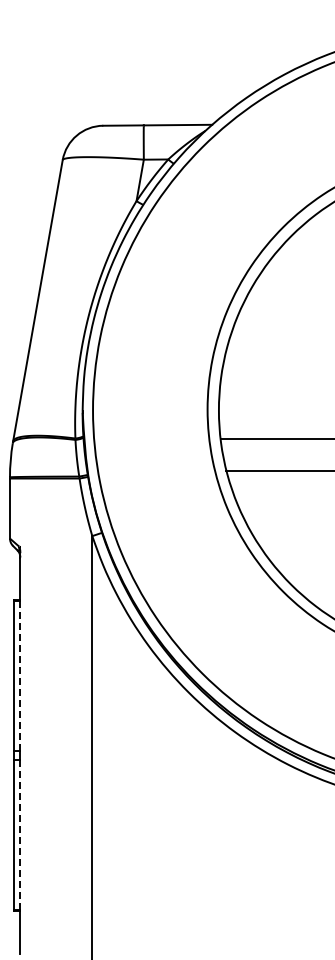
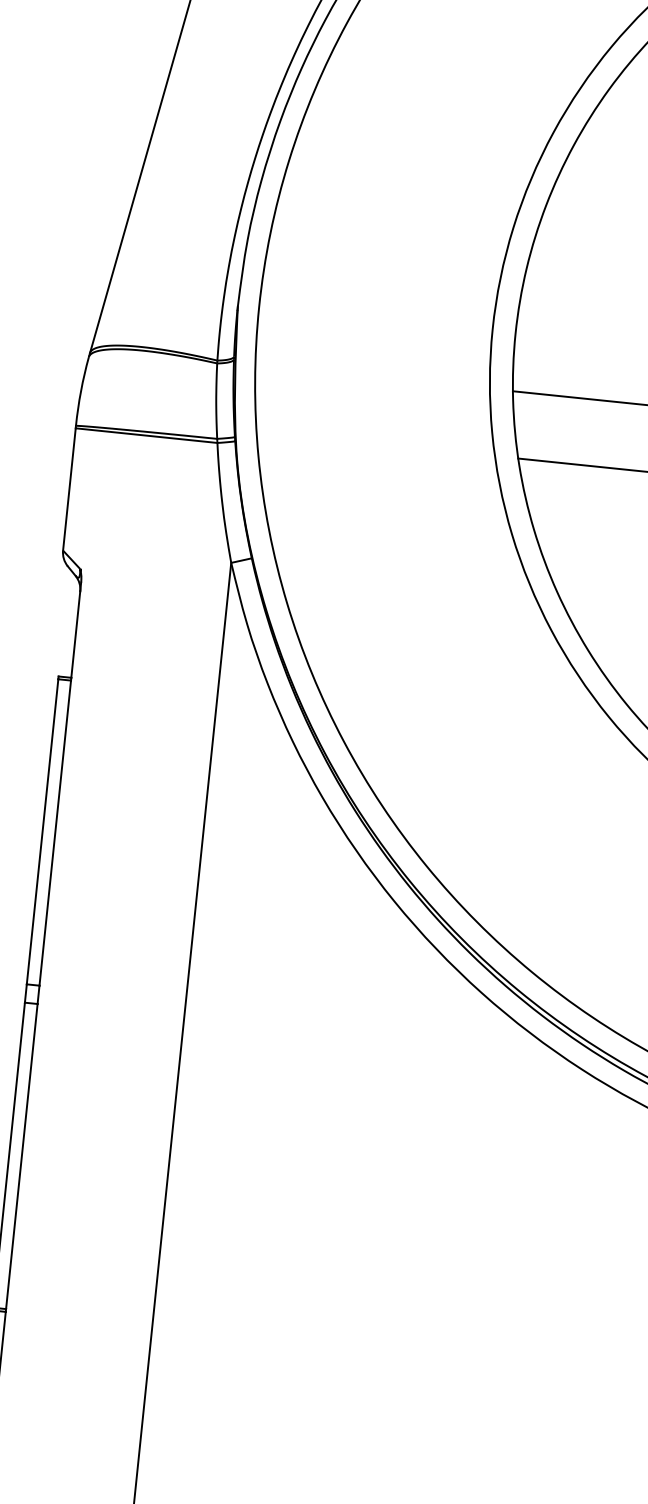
line: (20, 676) -> (55, 833), dashed -> solid
line: (20, 835) -> (21, 1157), dashed -> solid

